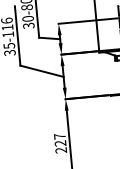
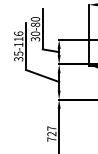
text: (60, 150) -> (51, 139), 227 -> 727

